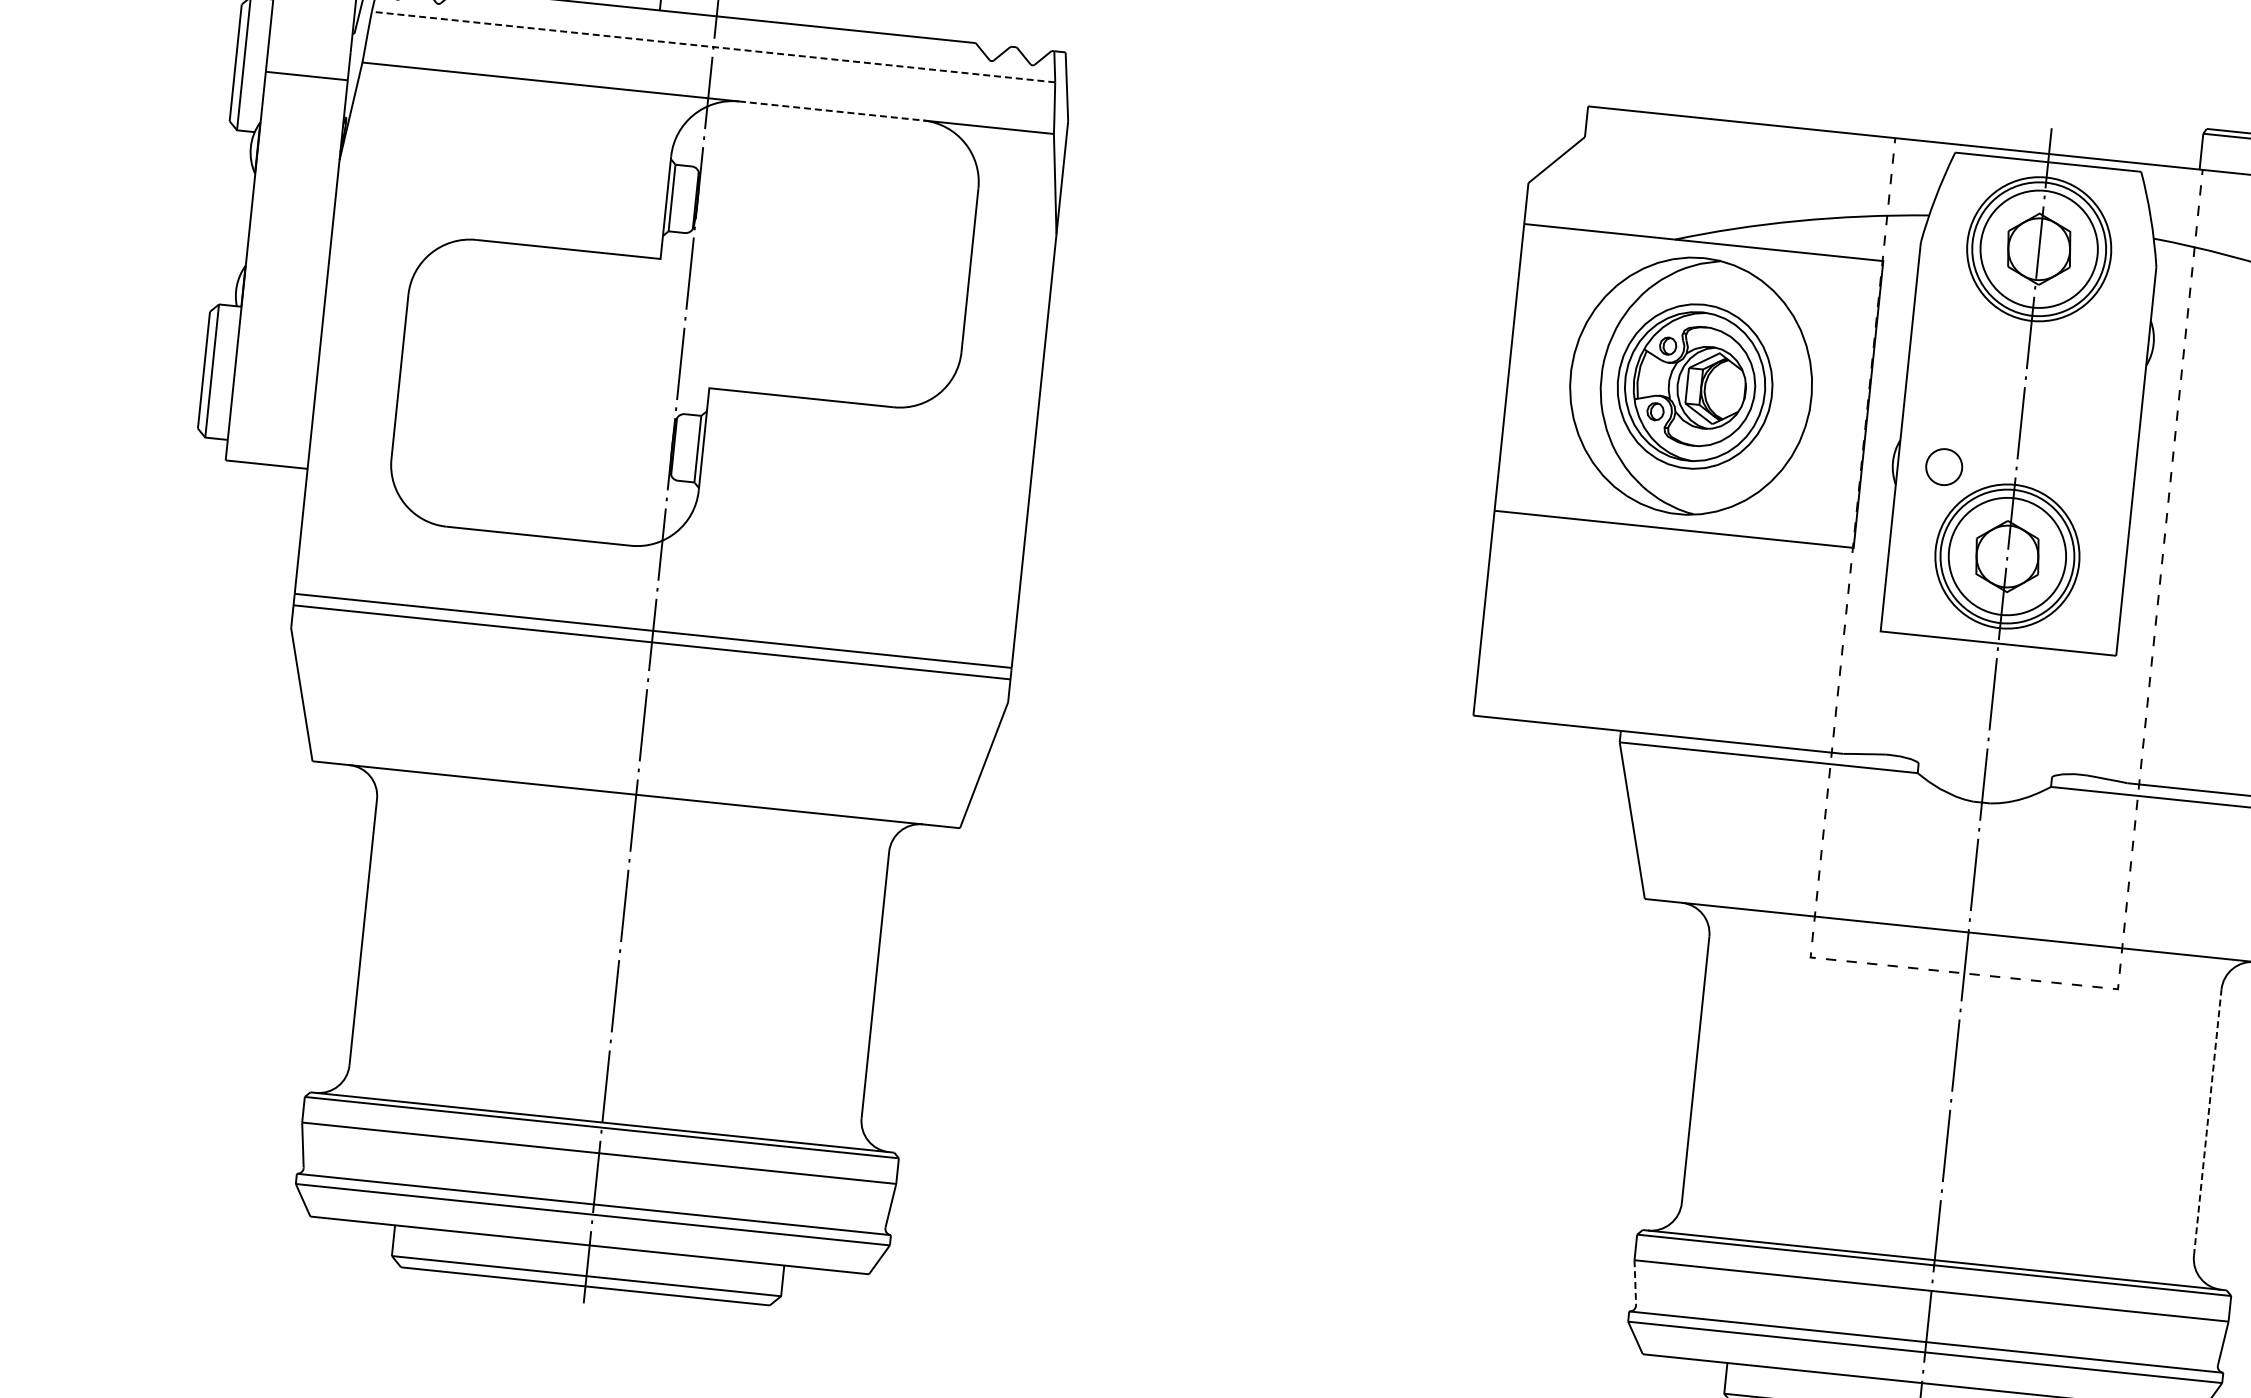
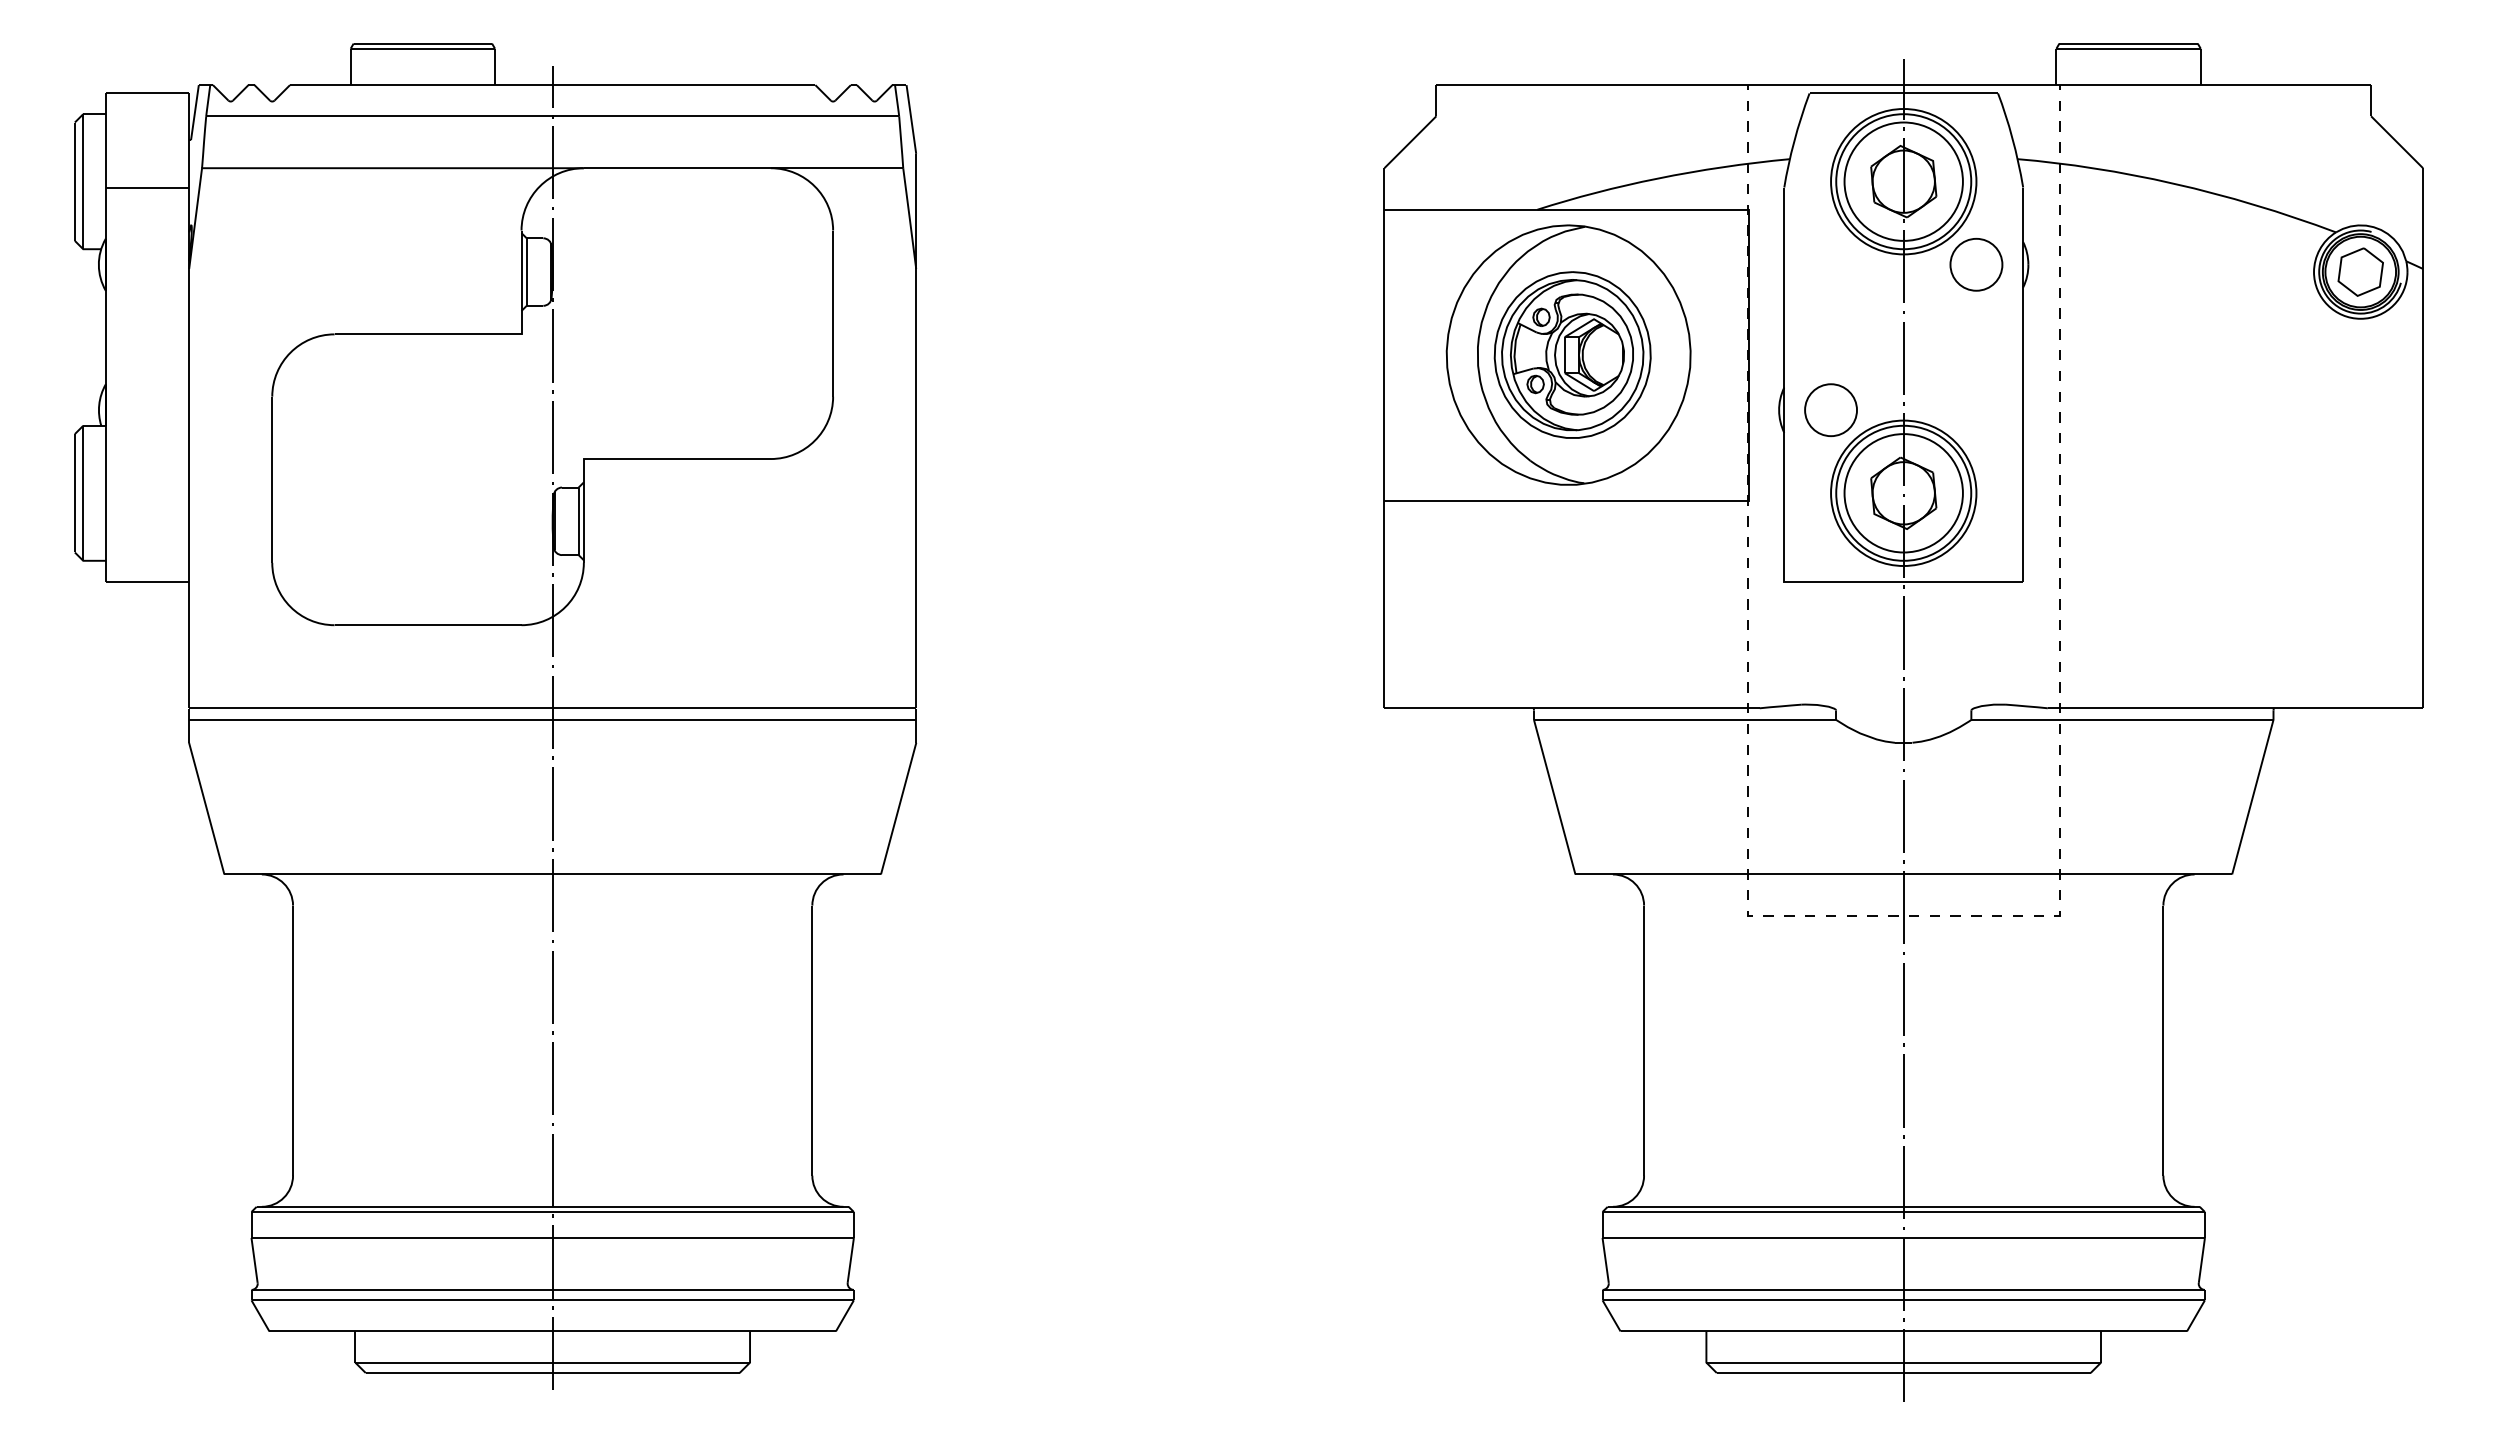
line: (713, 47) -> (552, 116), dashed -> solid
line: (831, 111) -> (677, 168), dashed -> solid
part: (2102, 338) -> (1976, 264), added
part: (1943, 466) -> (1830, 409), size x1.43
line: (2207, 1122) -> (2163, 1040), dashed -> solid
line: (1635, 1282) -> (1605, 1260), dashed -> solid

